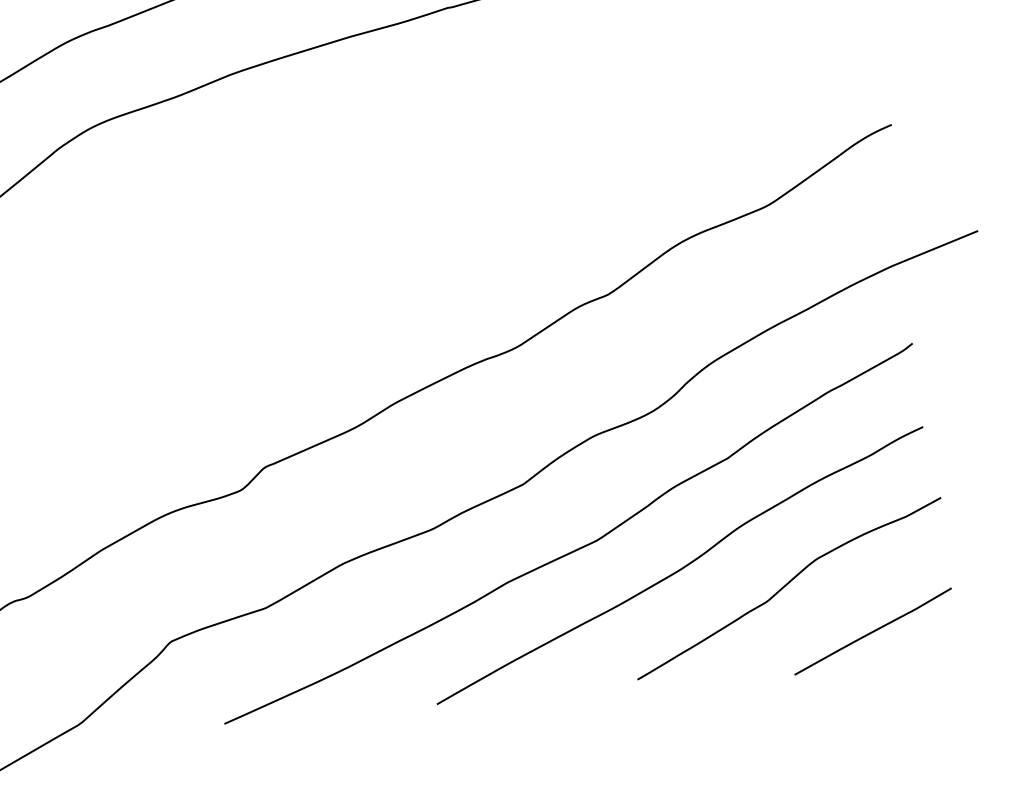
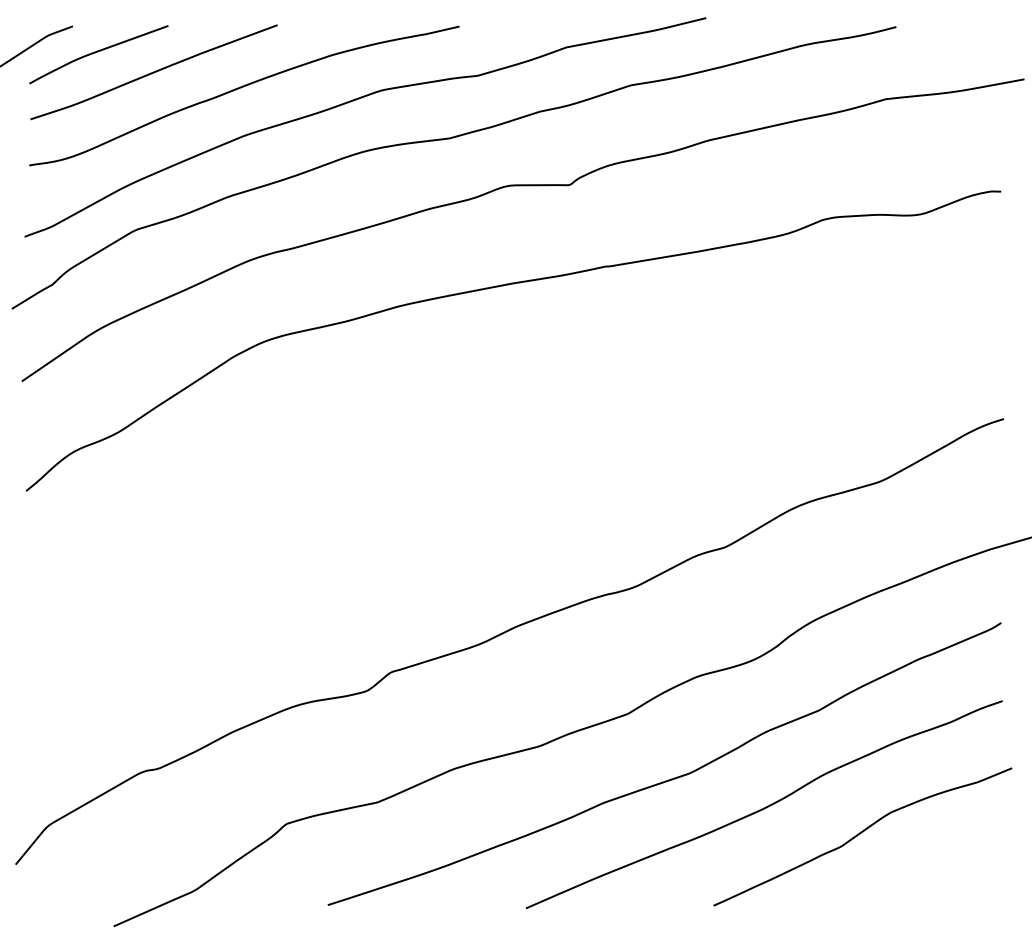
curve: (872, 631) -> (935, 884), removed

